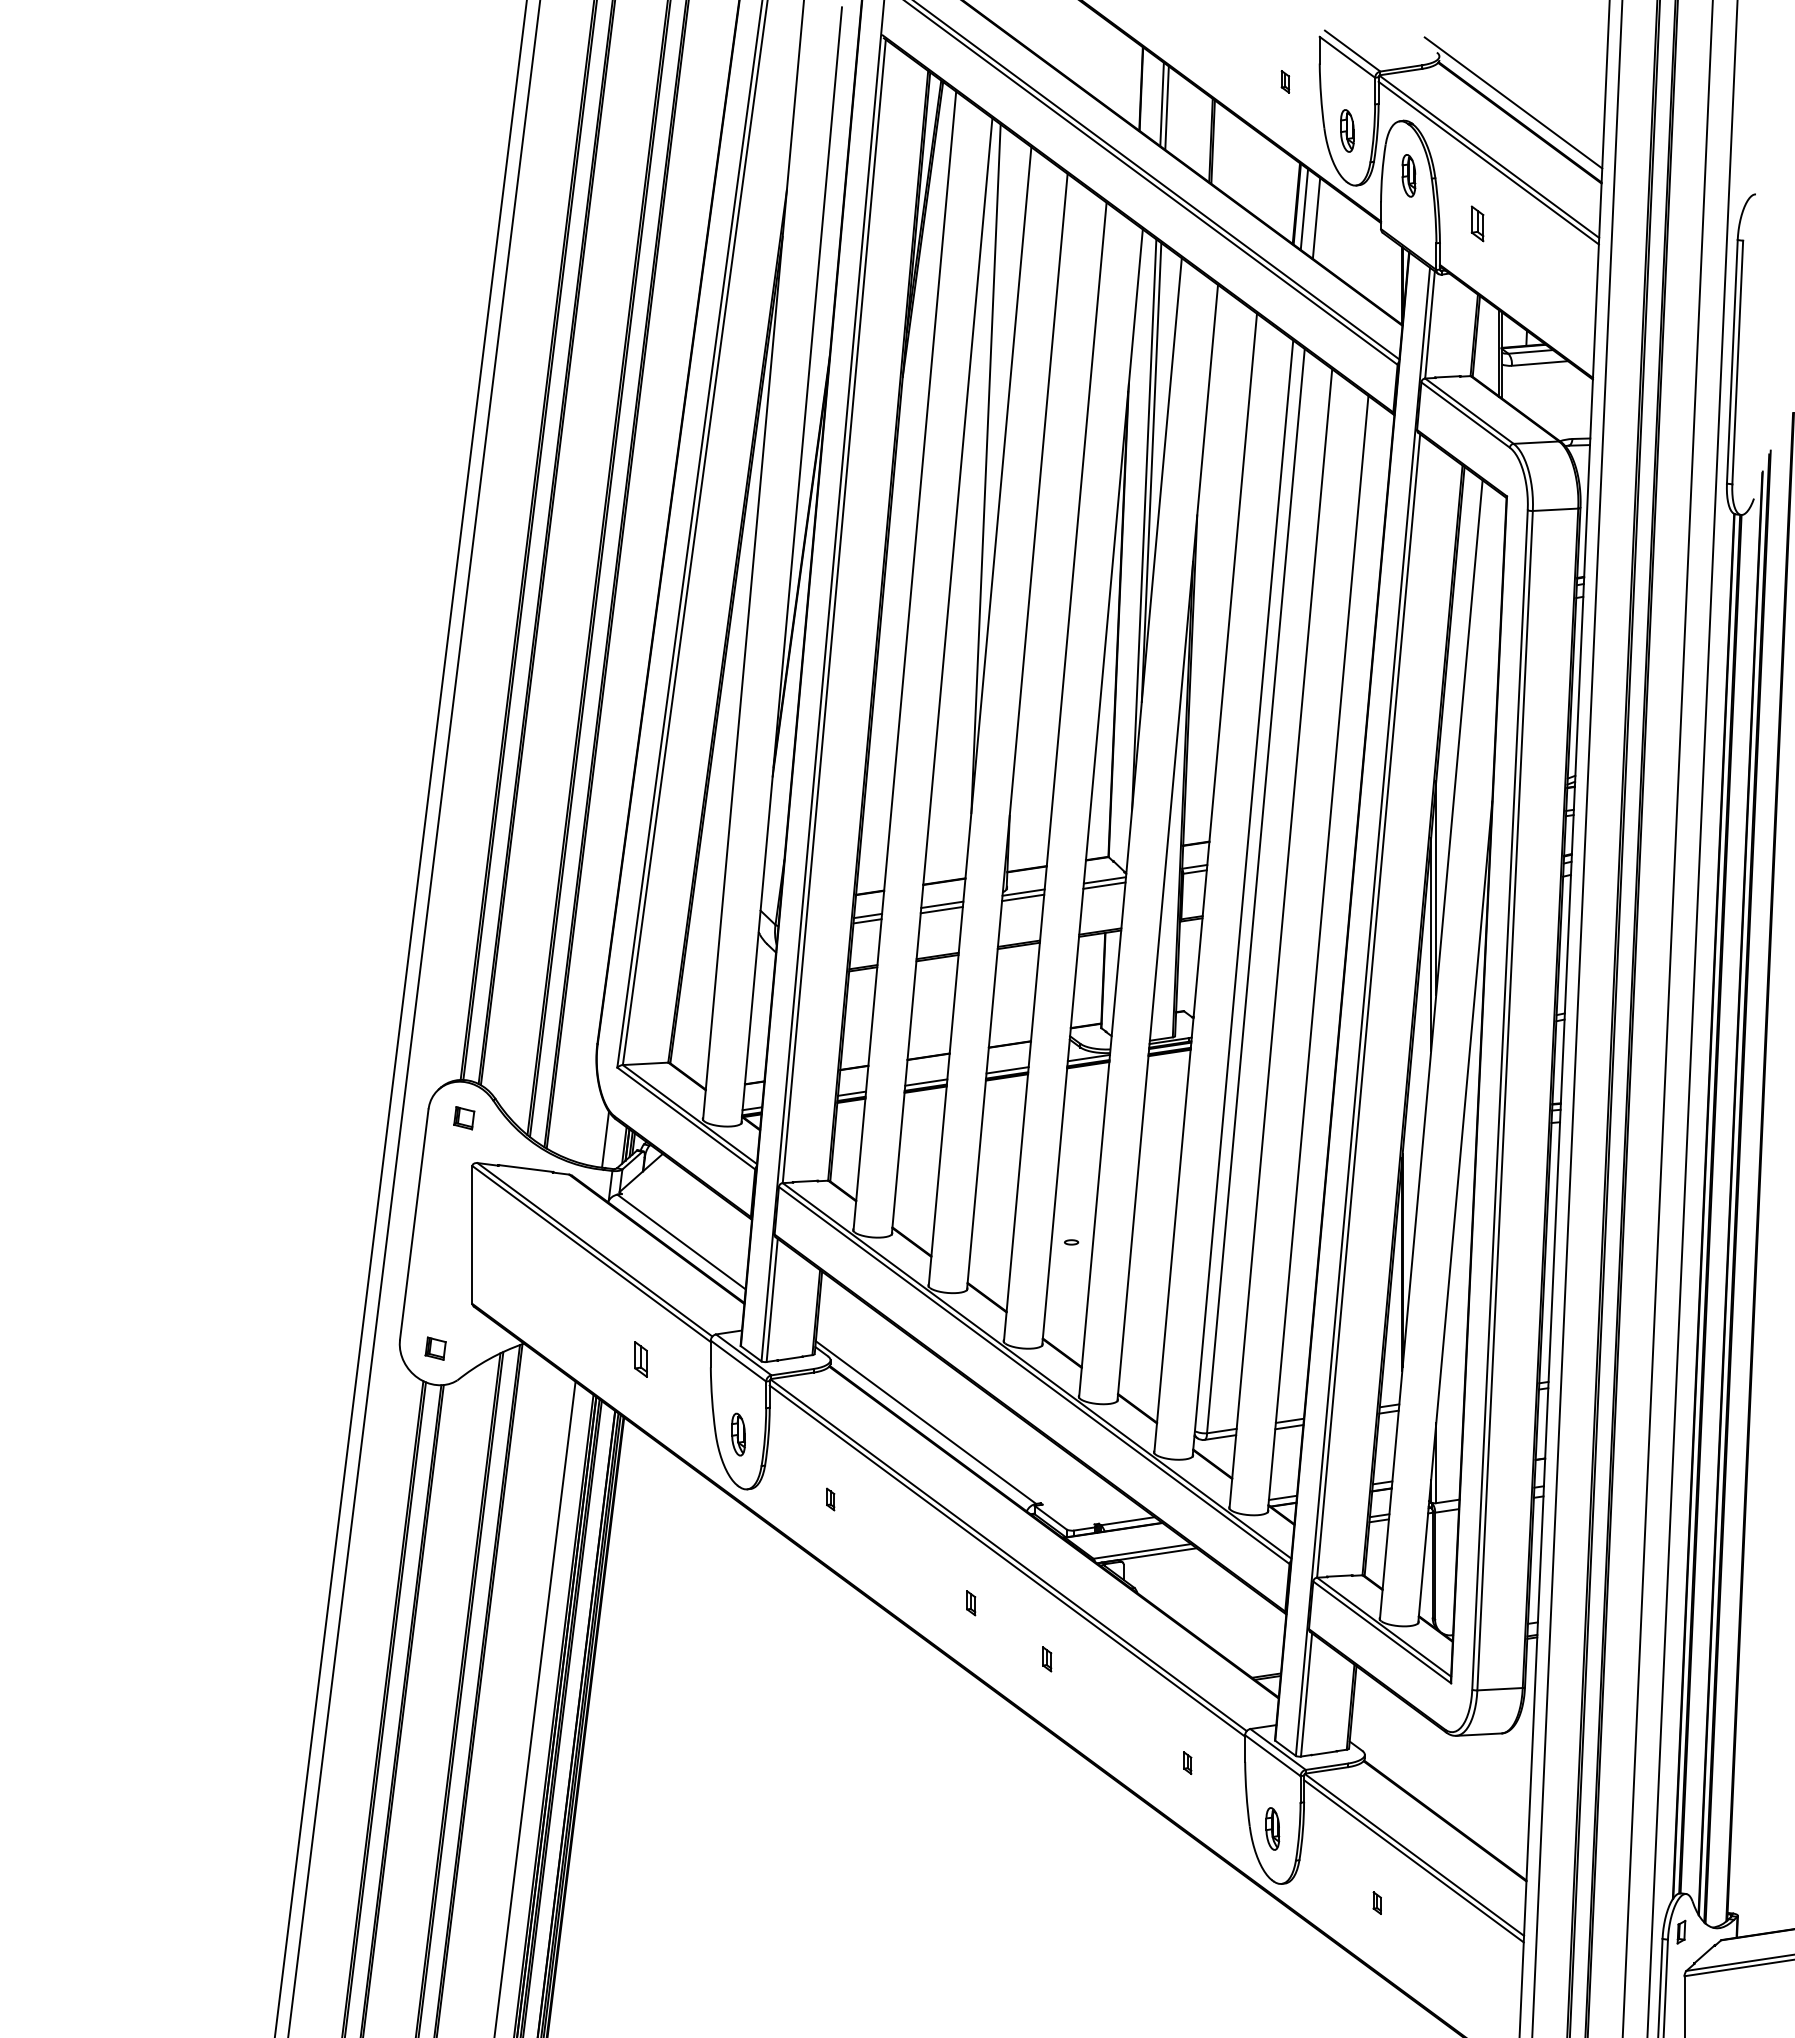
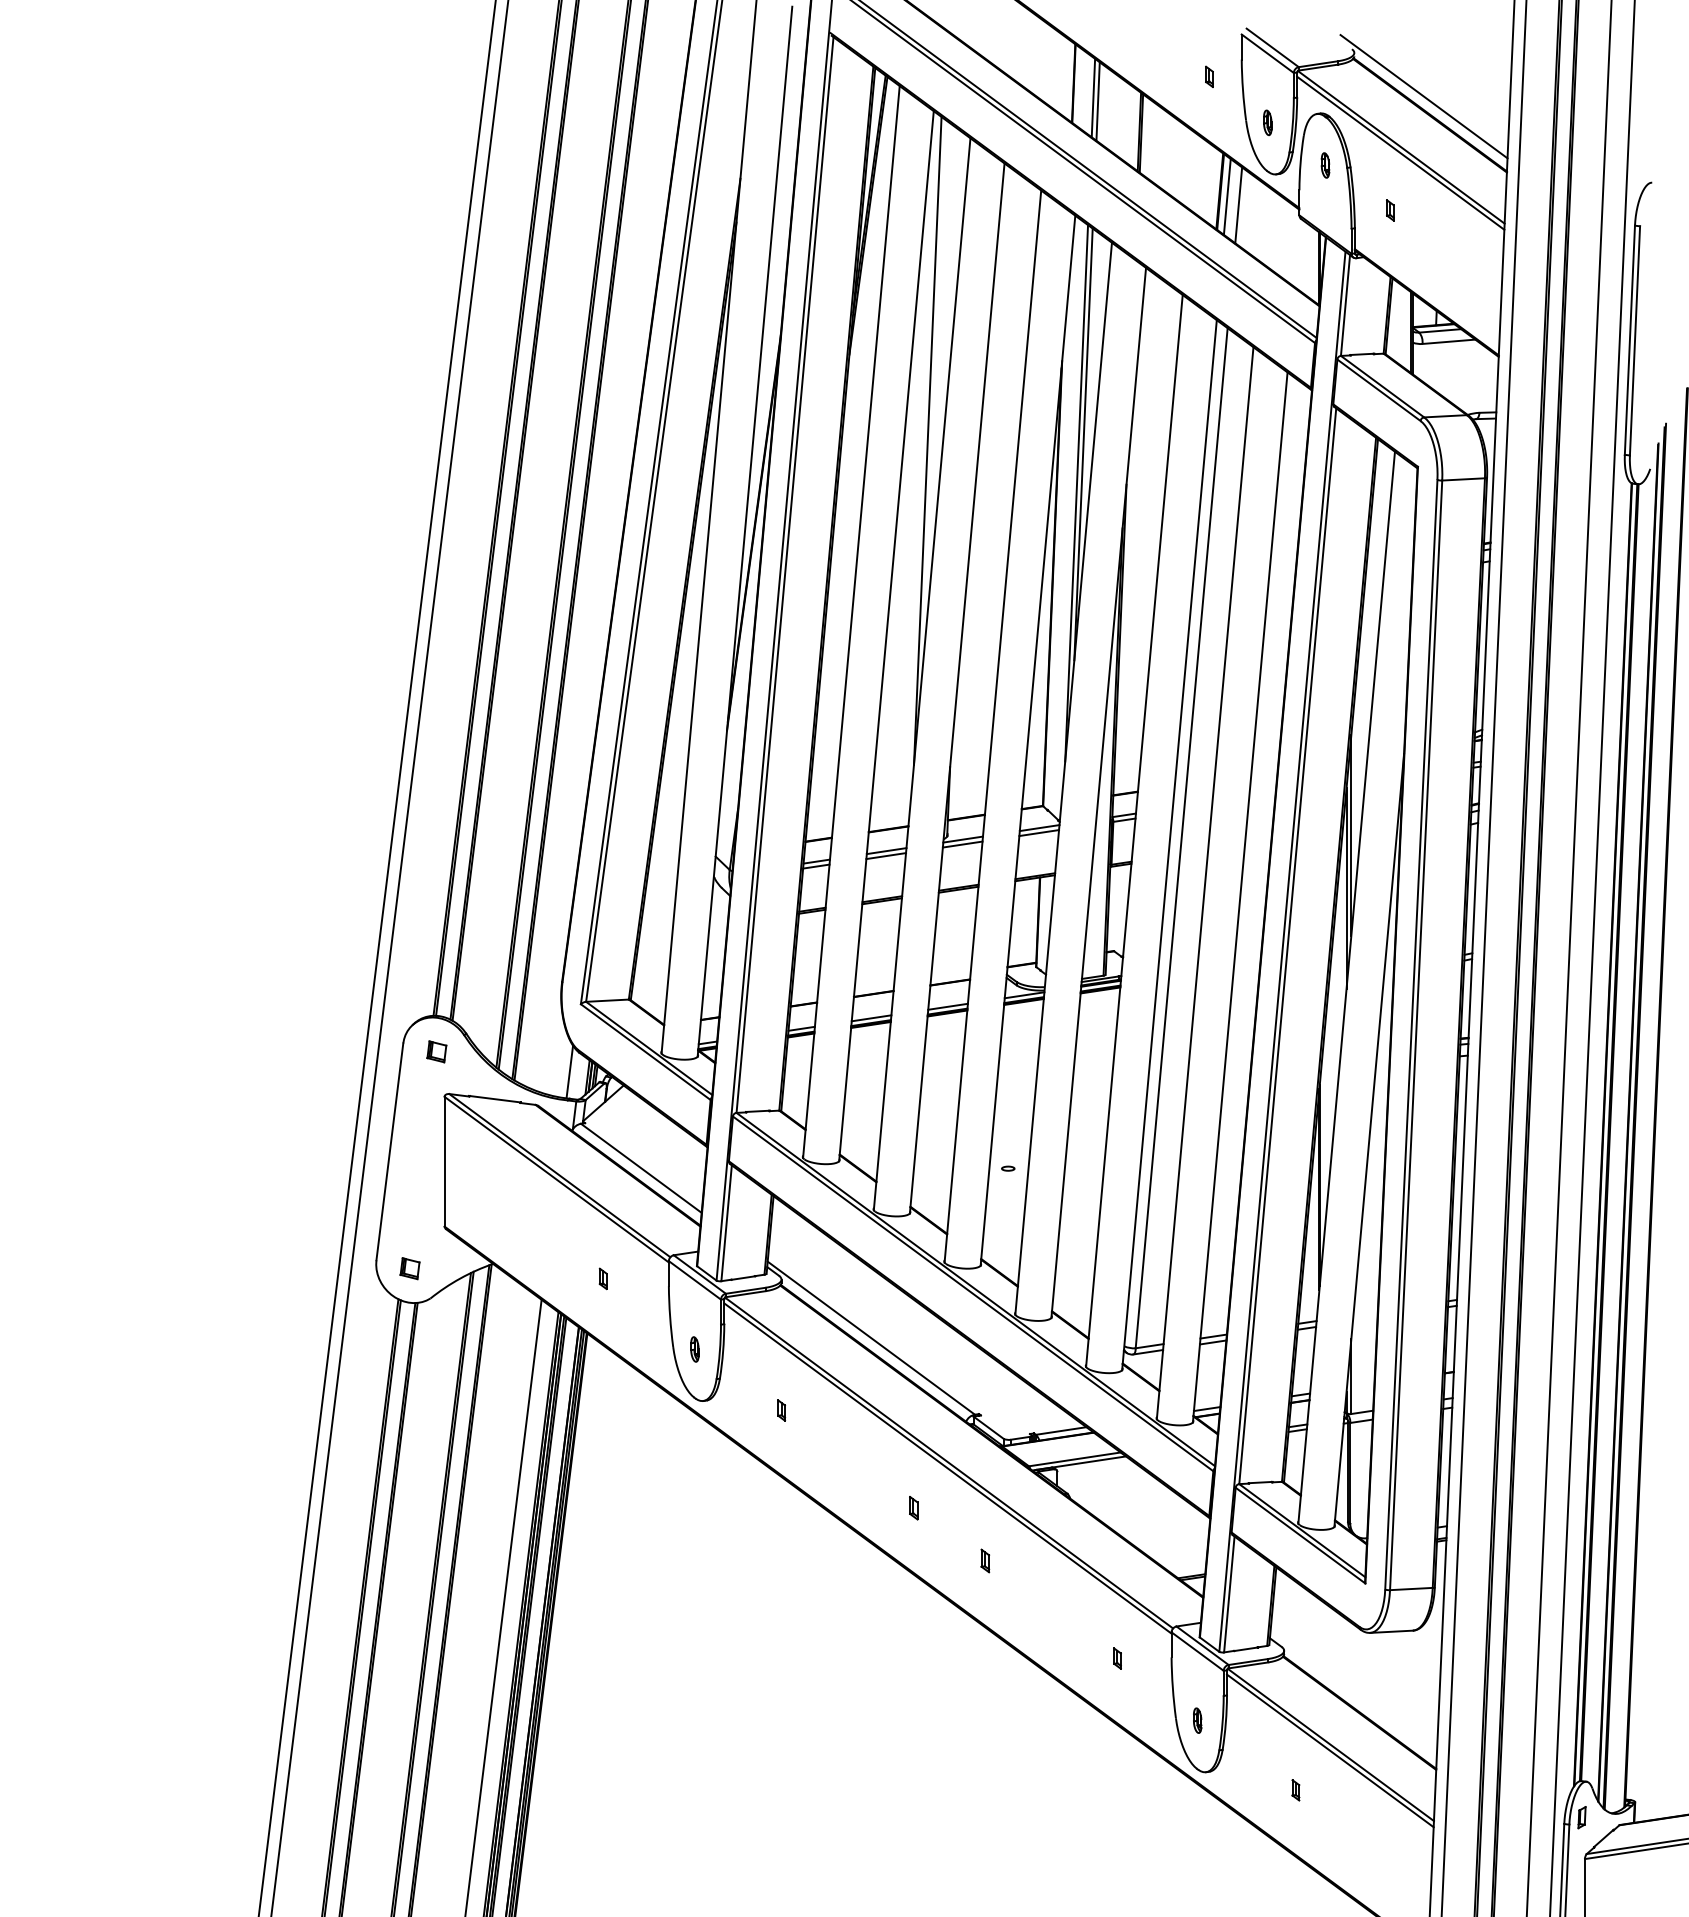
part: (1347, 130) -> (1267, 122), size x0.62
part: (1408, 176) -> (1325, 165), size x0.62
part: (1477, 223) -> (1390, 210), size x0.62
part: (640, 1359) -> (602, 1278), size x0.62
part: (738, 1434) -> (694, 1349), size x0.62
part: (1272, 1829) -> (1197, 1721), size x0.62

